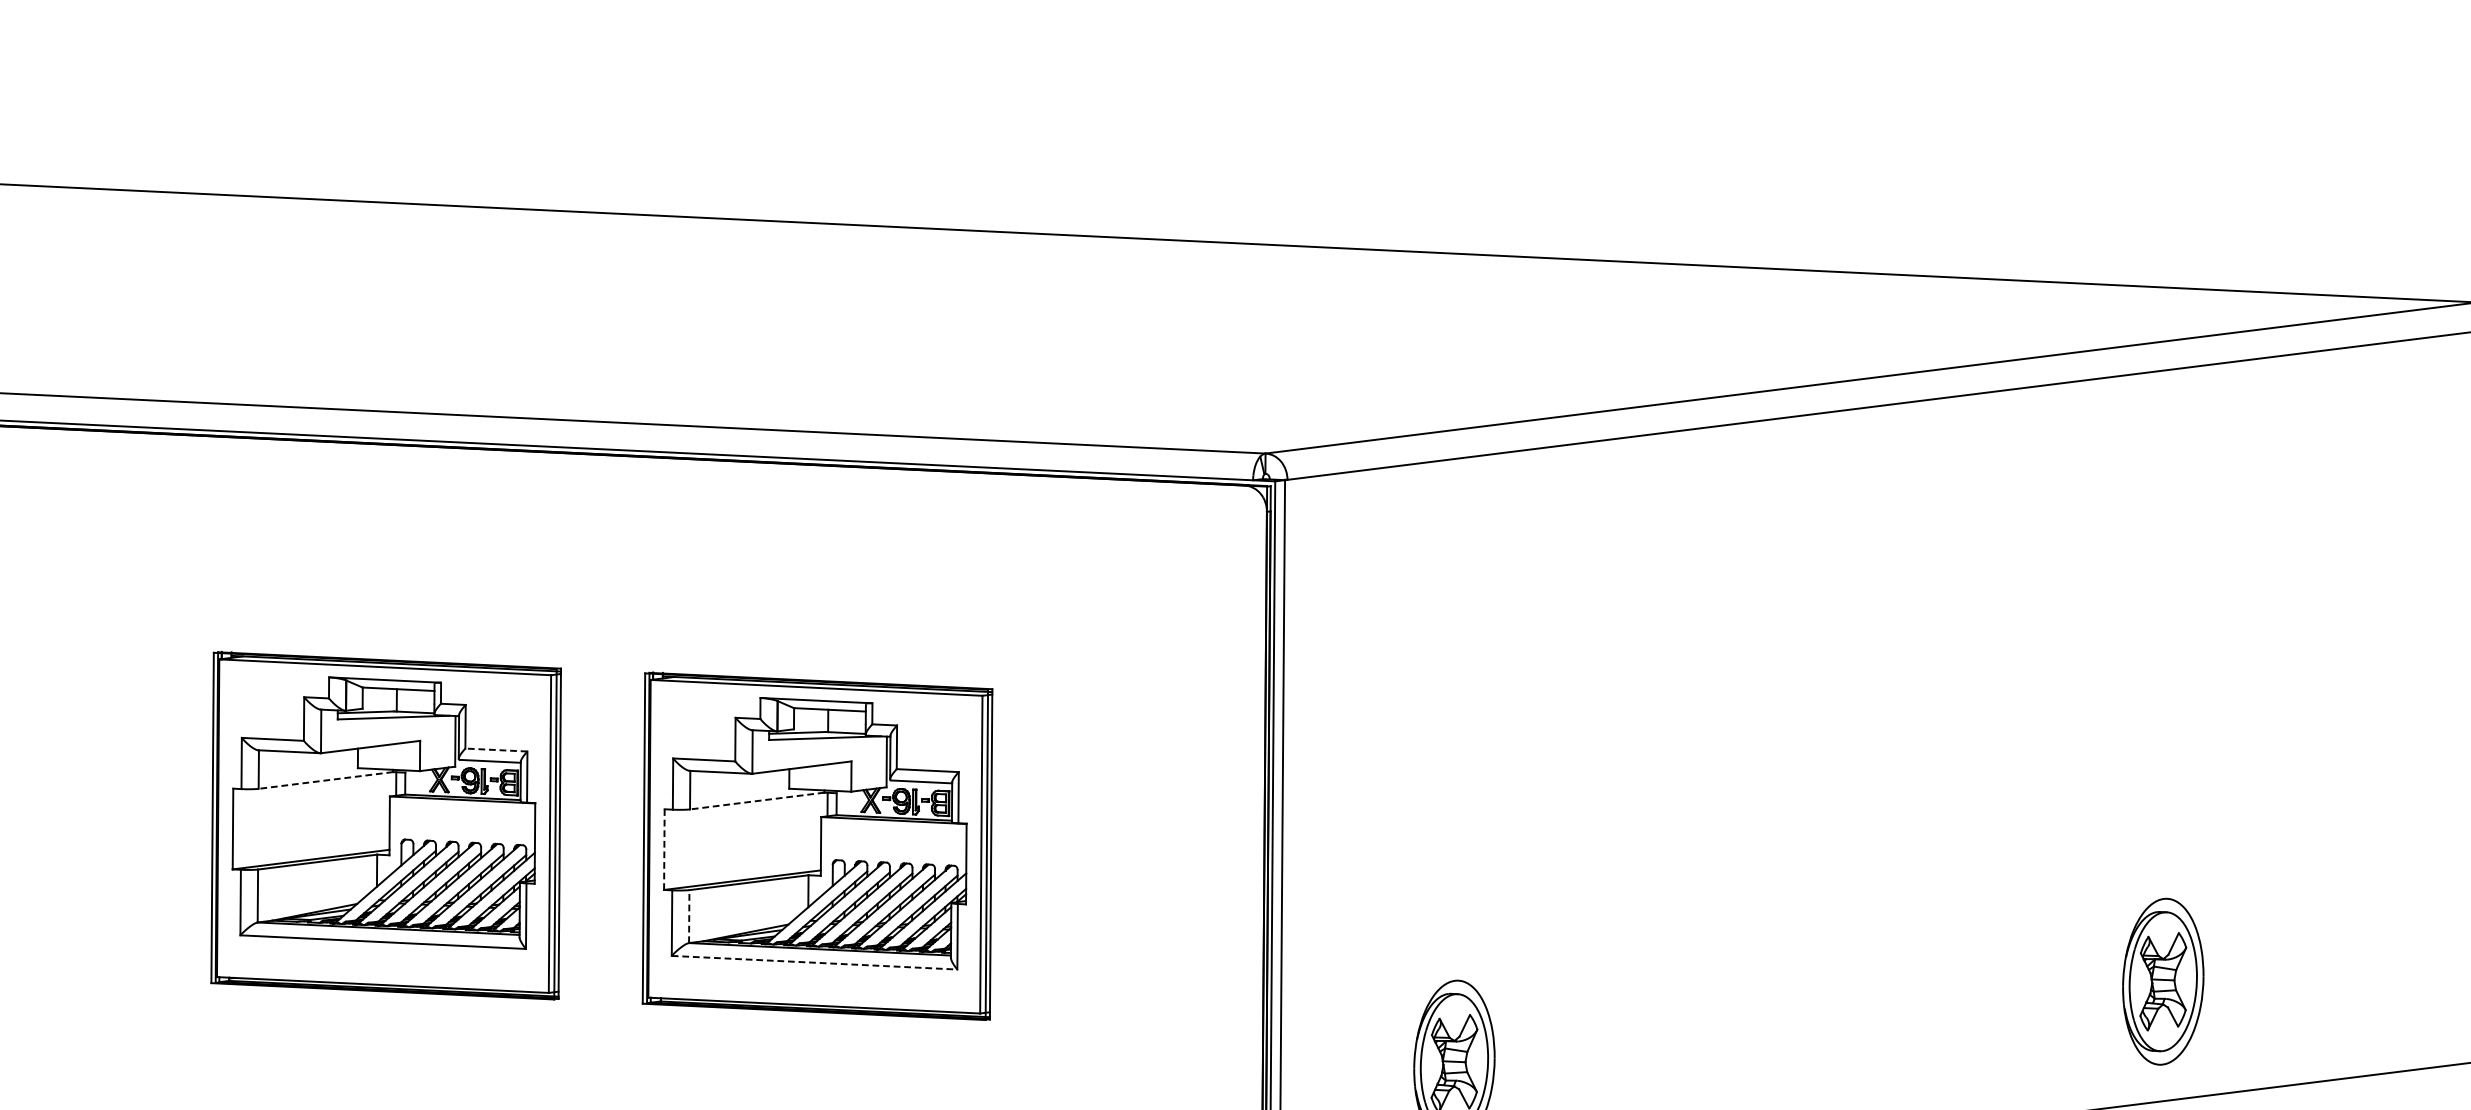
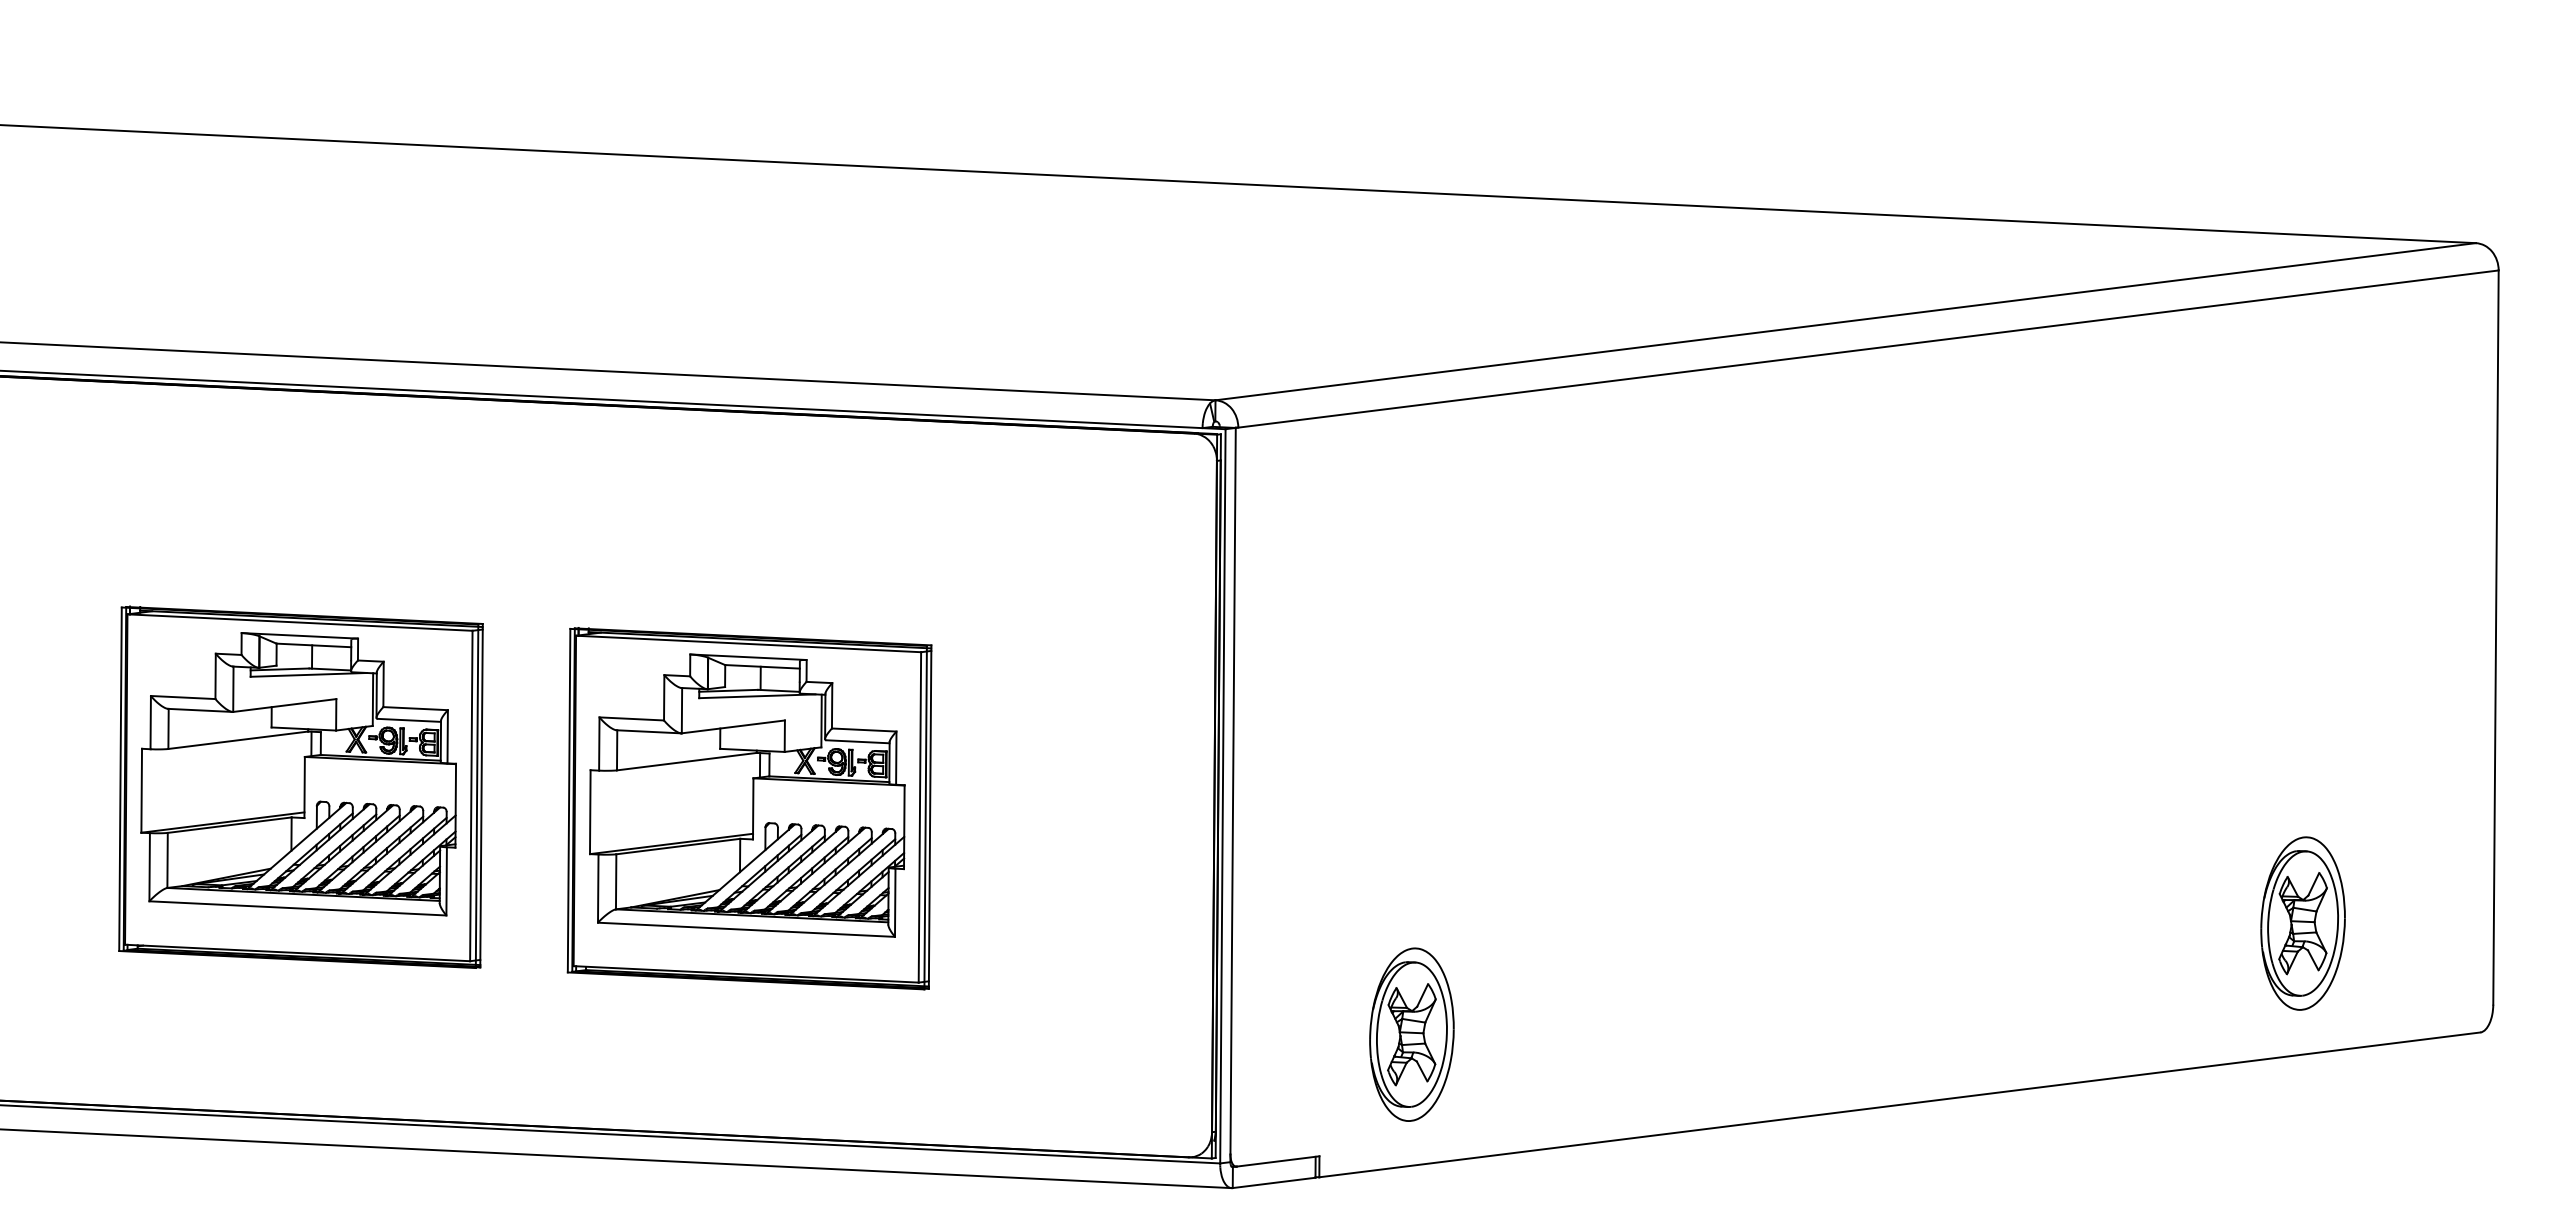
line: (496, 749) -> (415, 708), dashed -> solid
line: (325, 780) -> (237, 740), dashed -> solid
line: (756, 800) -> (686, 761), dashed -> solid
line: (664, 849) -> (590, 812), dashed -> solid
line: (689, 916) -> (616, 881), dashed -> solid
line: (814, 962) -> (746, 929), dashed -> solid
part: (2162, 981) -> (2302, 923), moved

